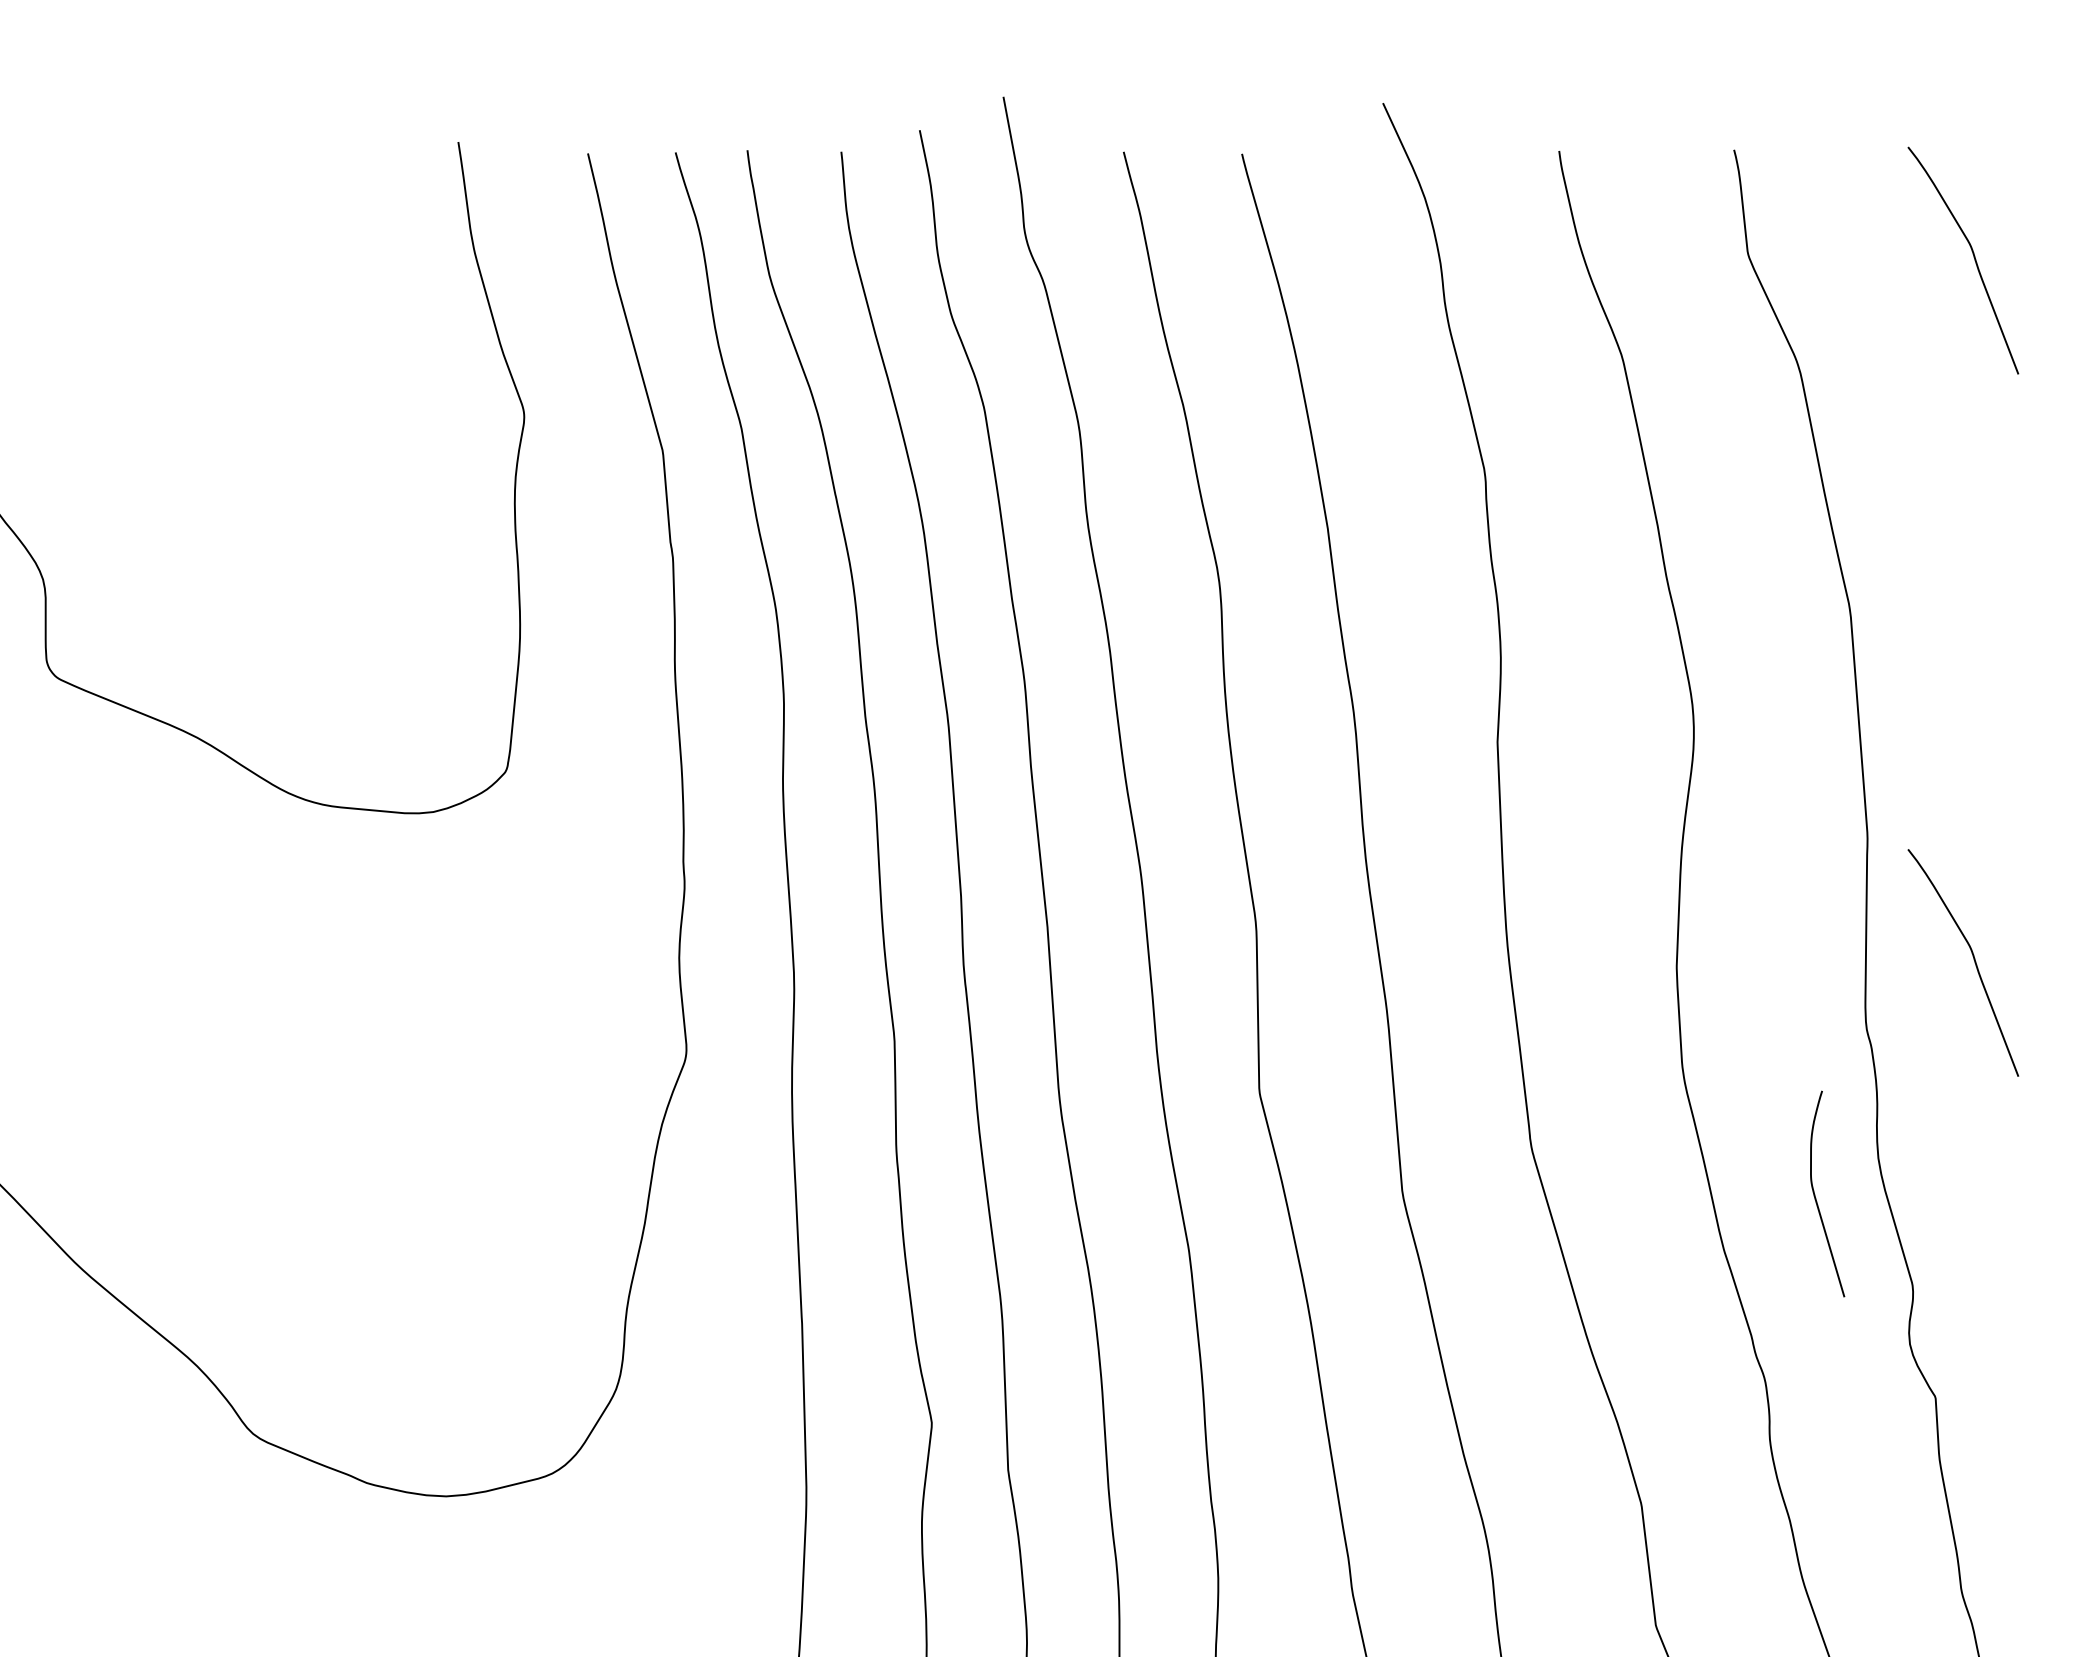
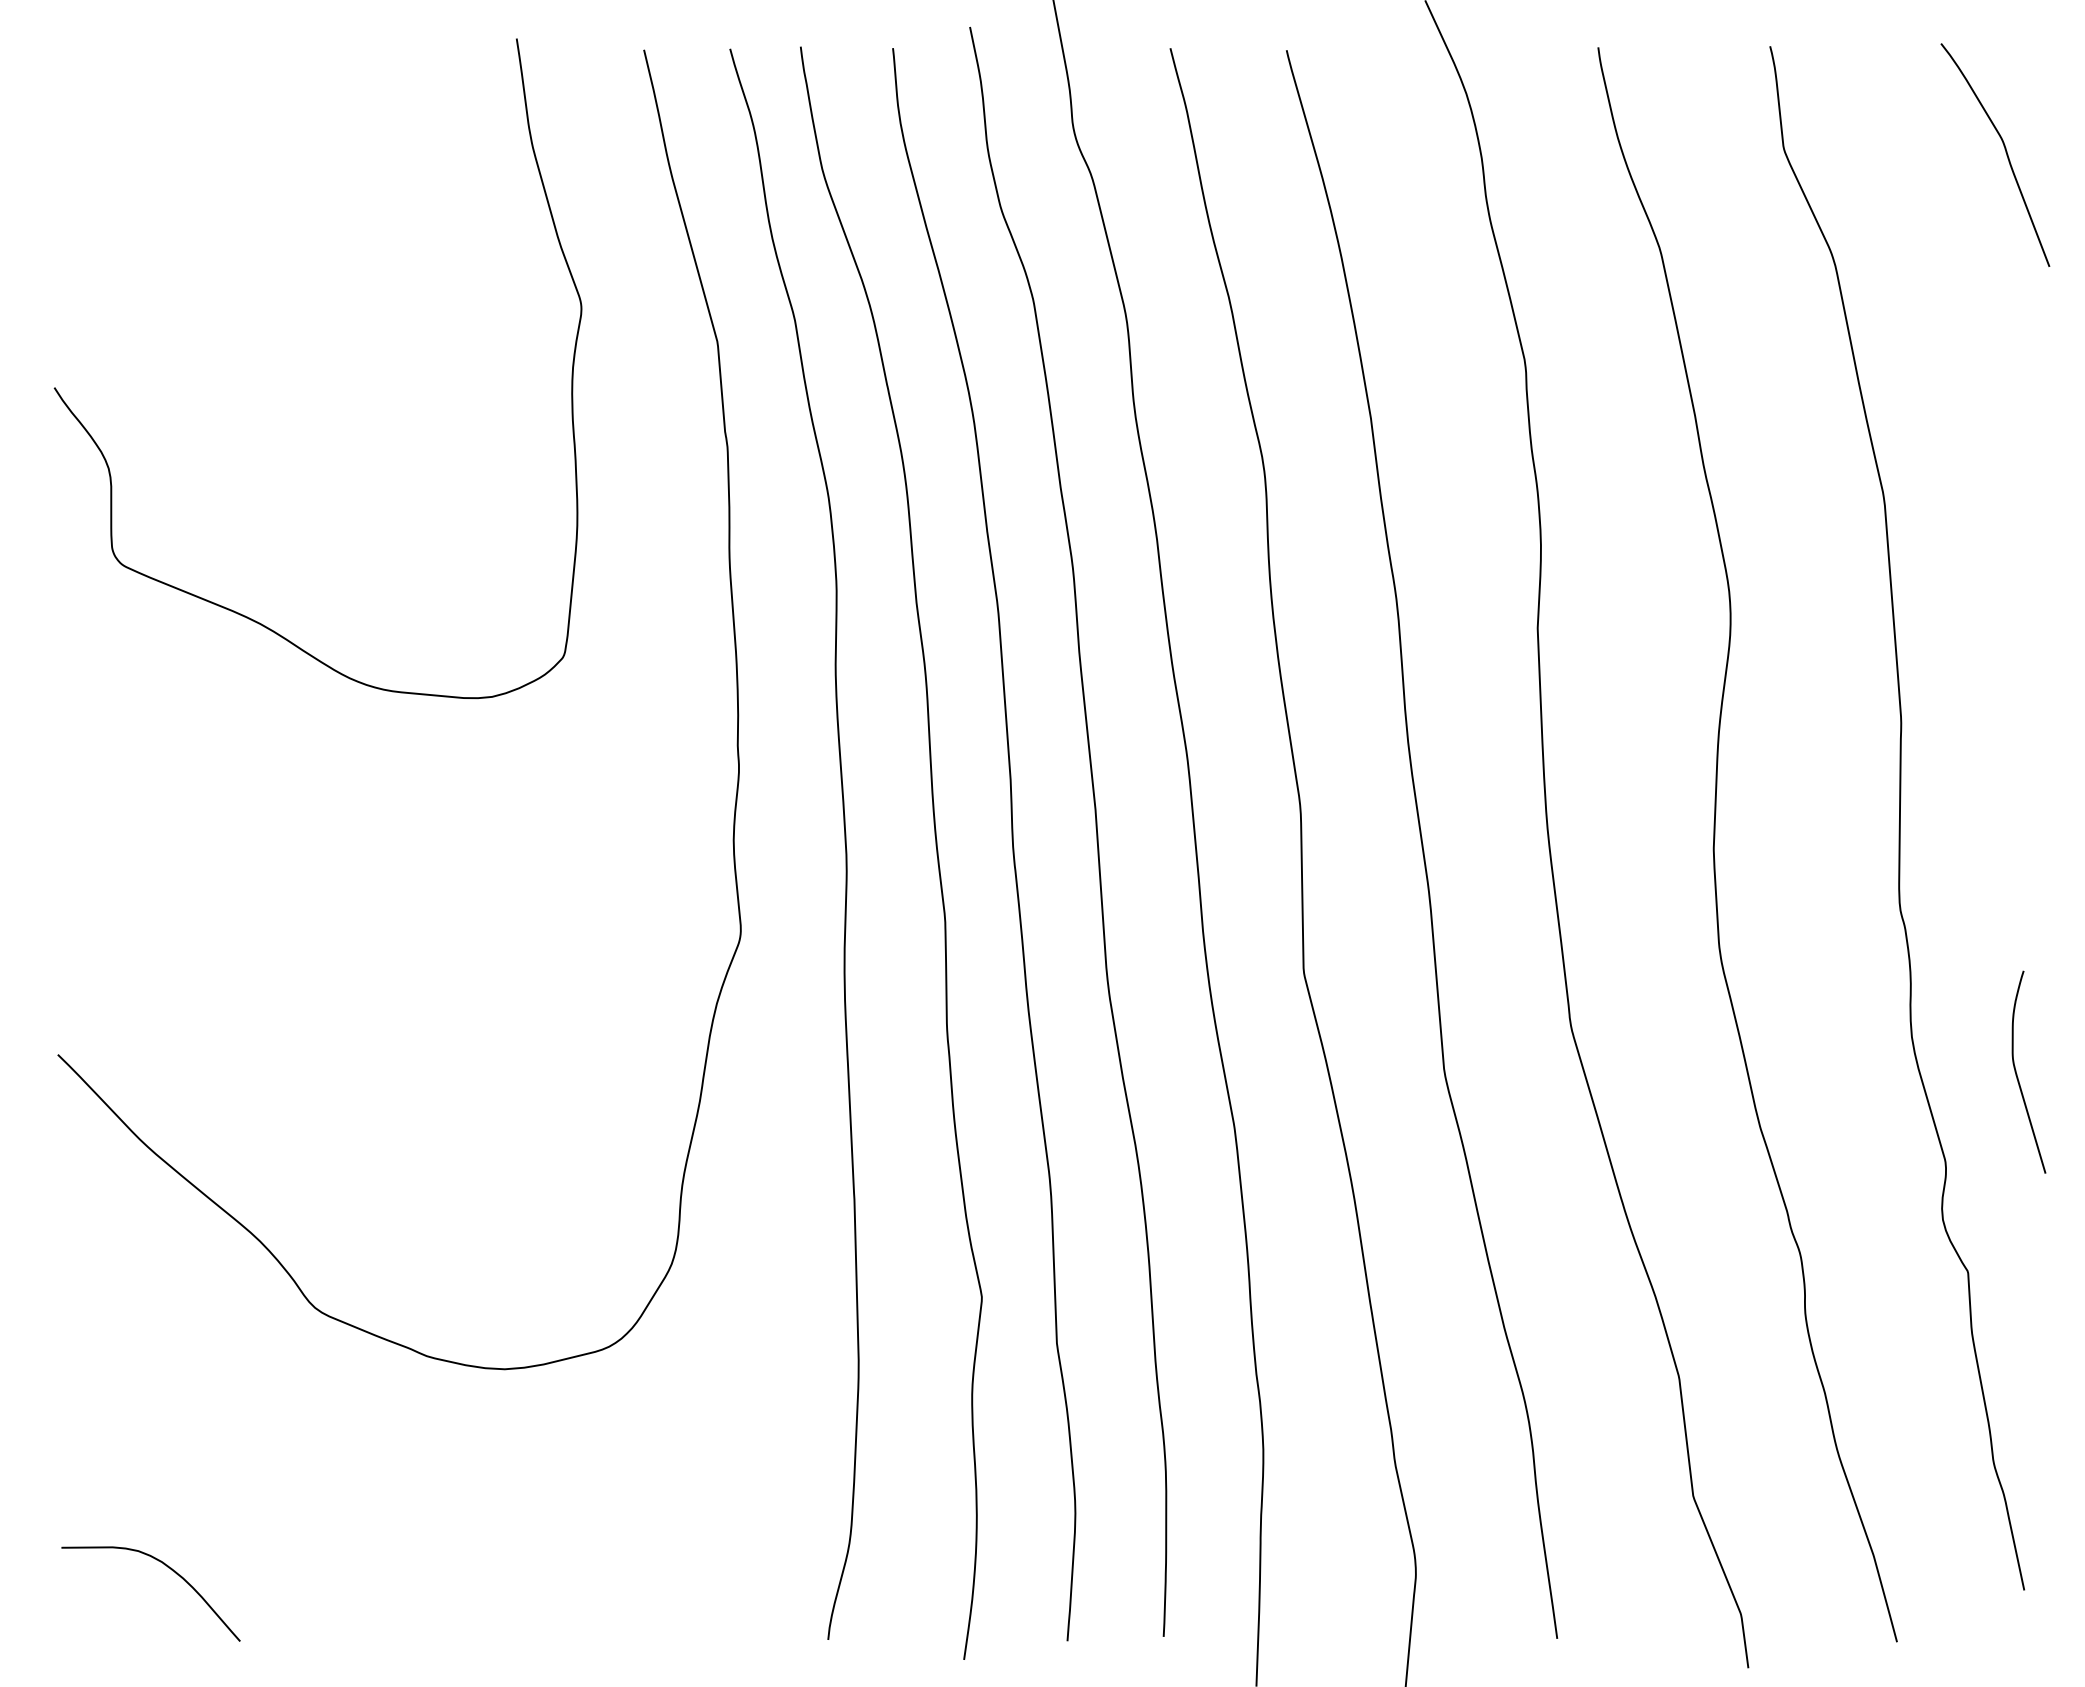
curve: (1973, 960) -> (2005, 842), removed
curve: (1815, 1196) -> (2017, 1074), moved

